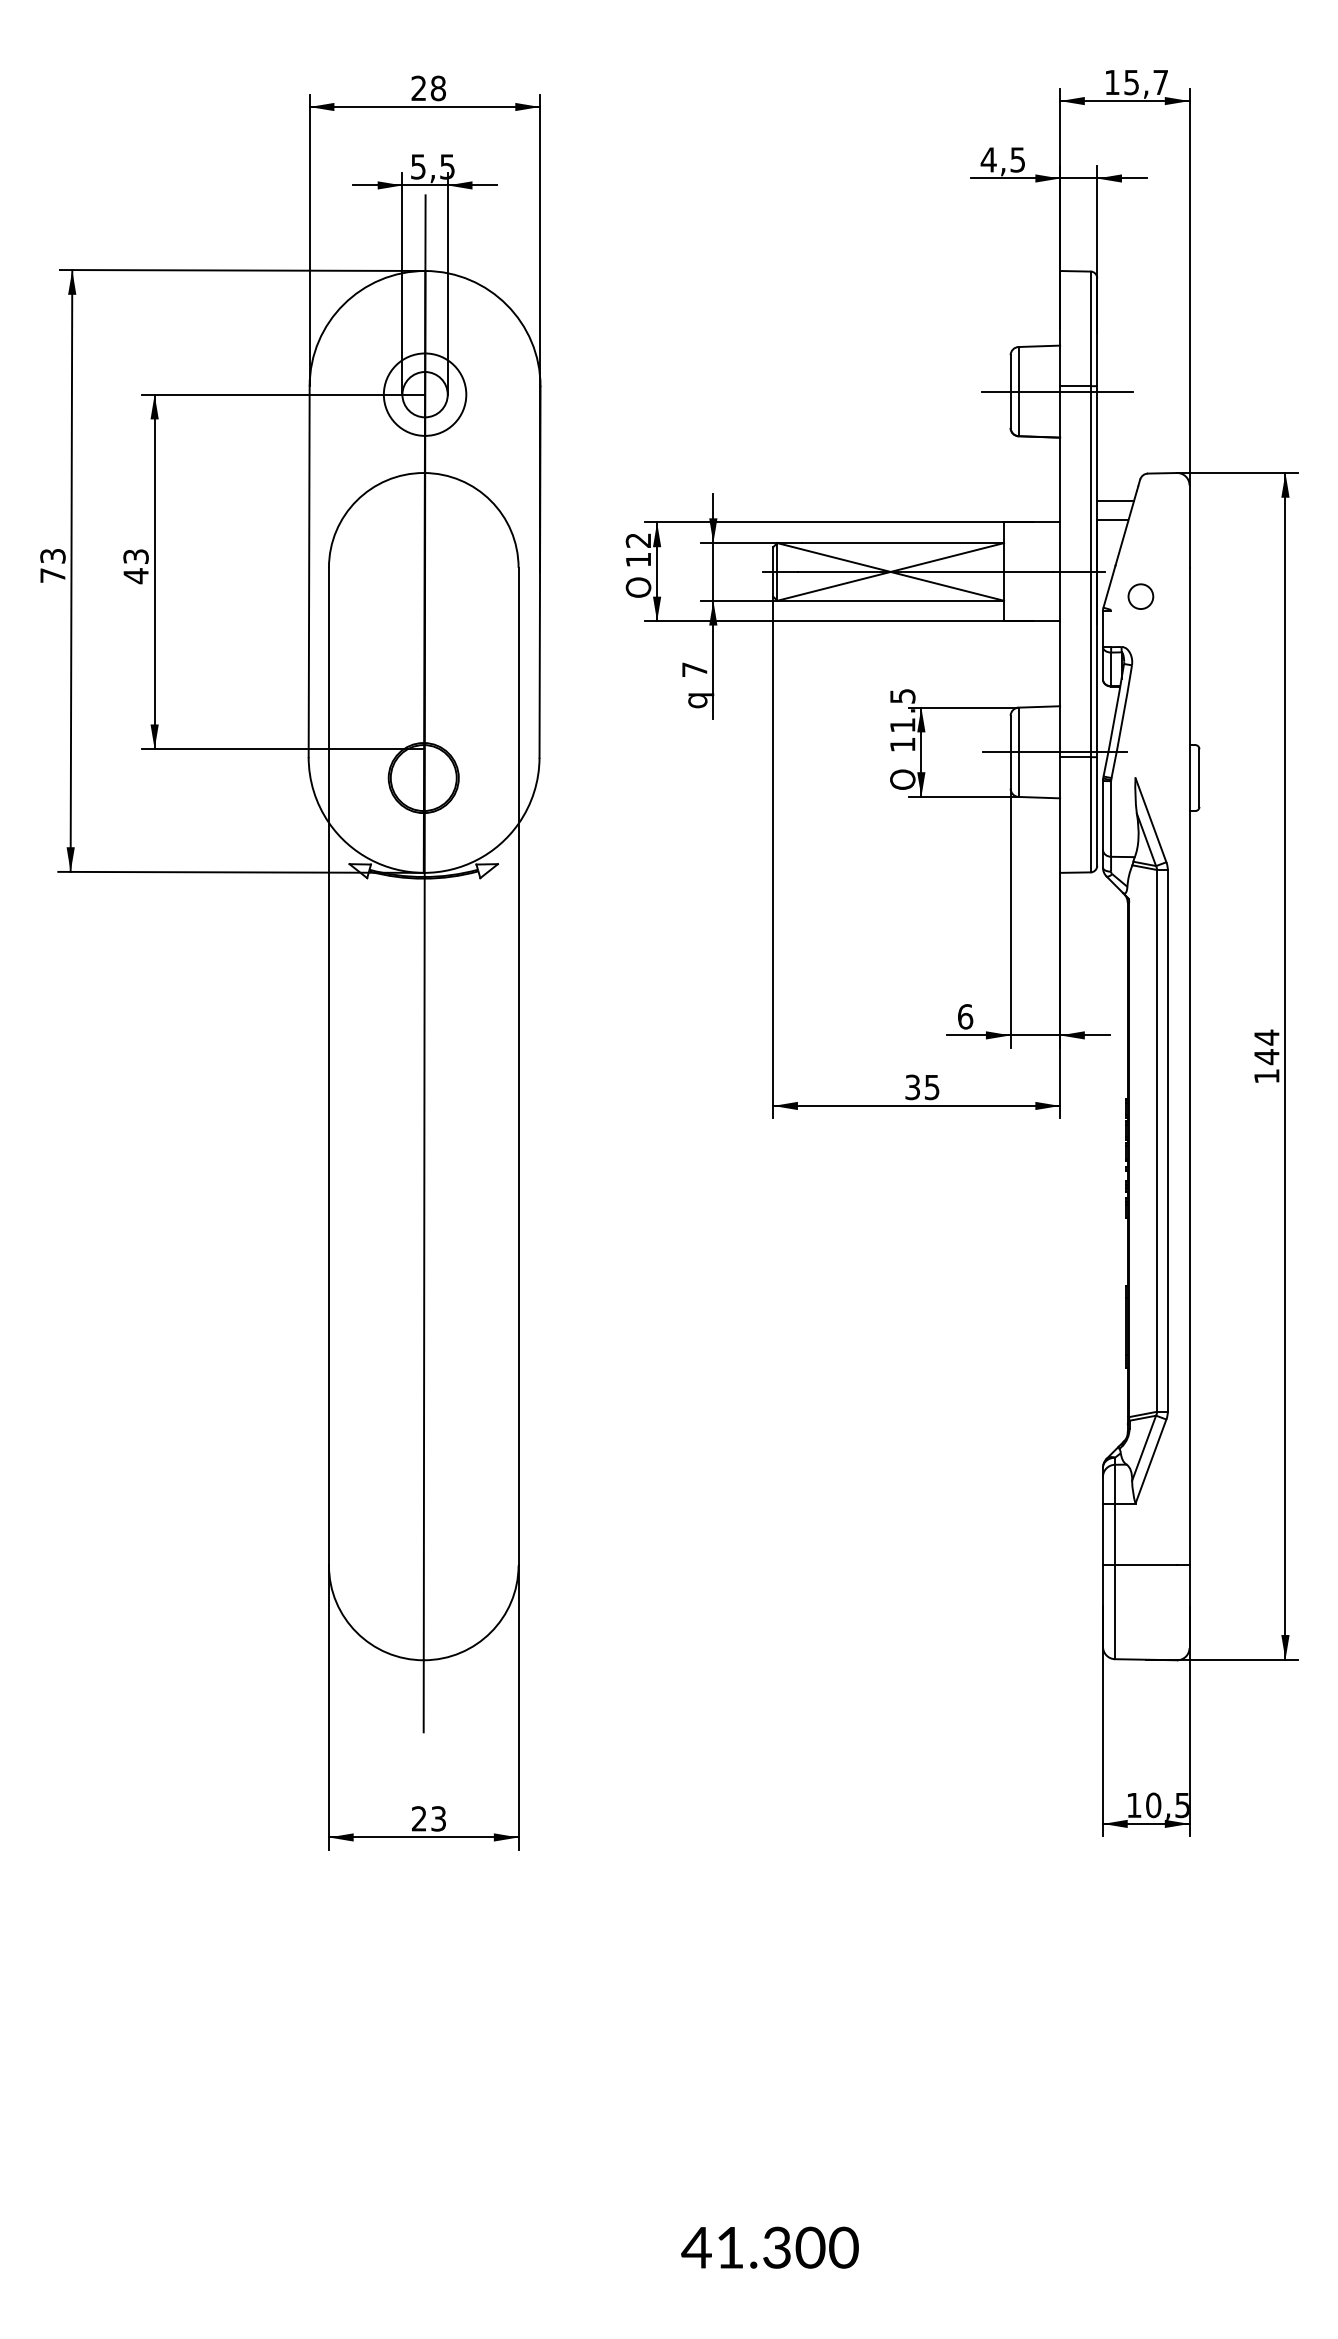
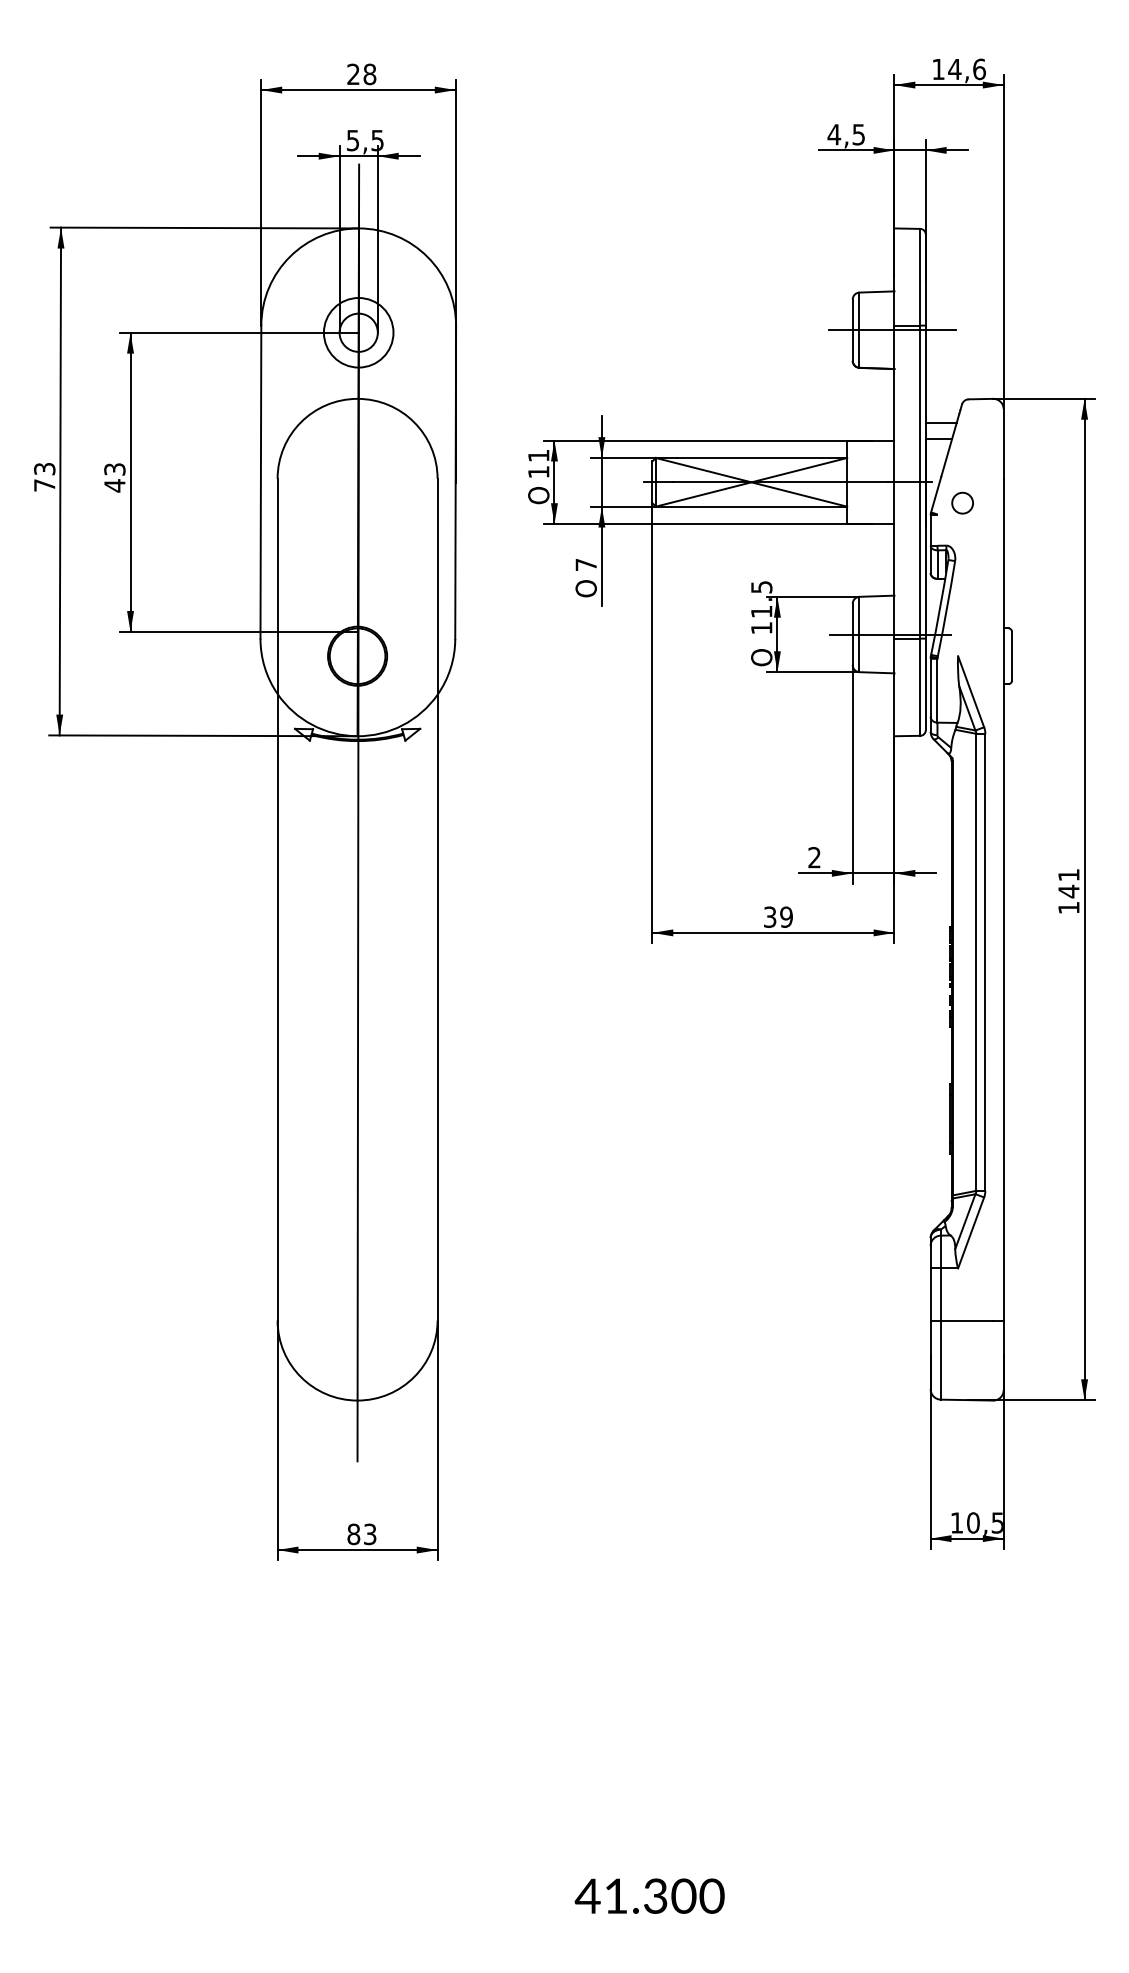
text: (1145, 82) -> (966, 69), 15,7 -> 14,6
text: (637, 540) -> (537, 455), 12 -> 11
text: (698, 697) -> (589, 588), q -> O
text: (965, 1016) -> (814, 857), 6 -> 2
text: (1266, 1037) -> (1068, 875), 144 -> 141
text: (931, 1086) -> (785, 916), 35 -> 39
text: (418, 1818) -> (353, 1534), 23 -> 83

